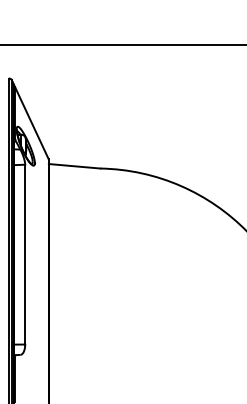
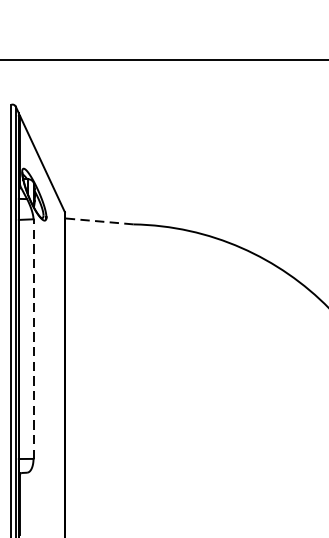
line: (74, 166) -> (99, 221), solid -> dashed
line: (25, 254) -> (33, 338), solid -> dashed

